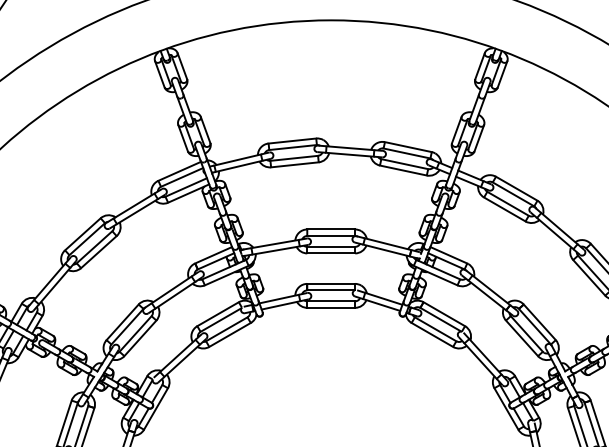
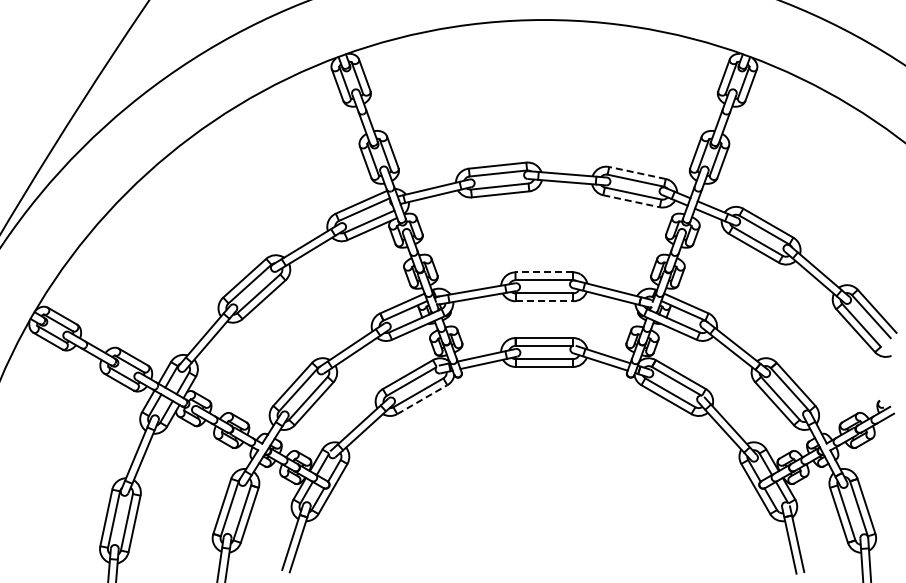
line: (408, 146) -> (637, 172), solid -> dashed
line: (403, 170) -> (631, 201), solid -> dashed
line: (331, 229) -> (544, 272), solid -> dashed
line: (331, 253) -> (544, 301), solid -> dashed
line: (230, 334) -> (422, 399), solid -> dashed

